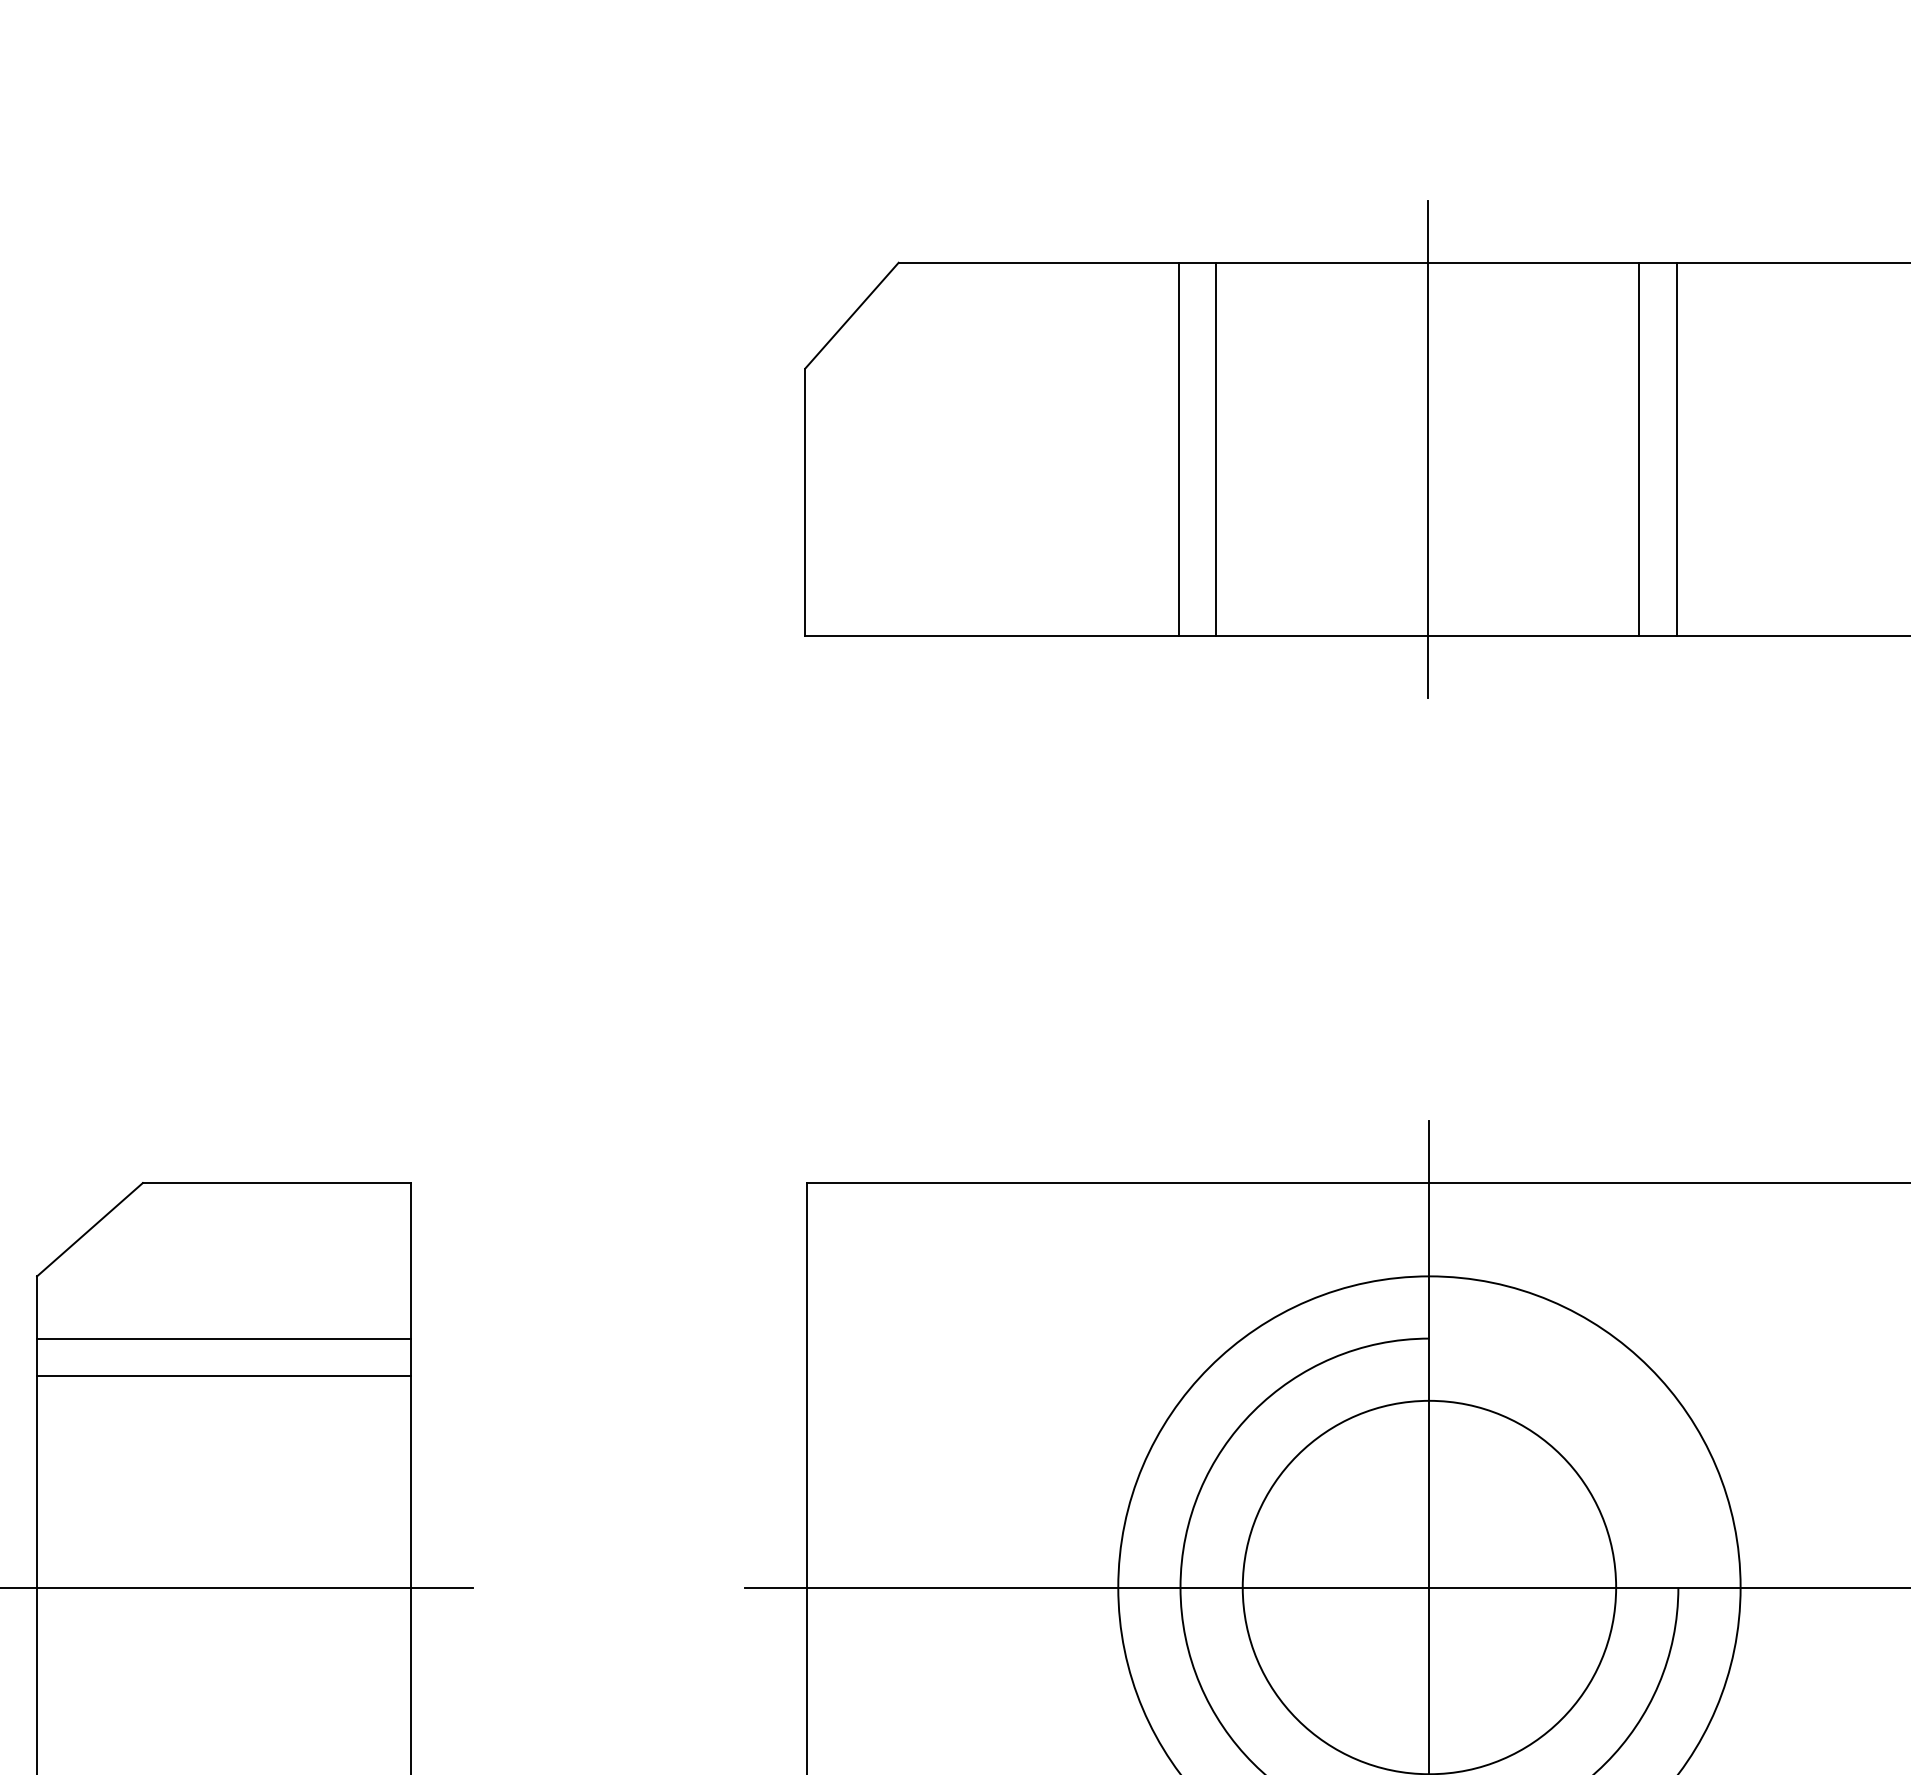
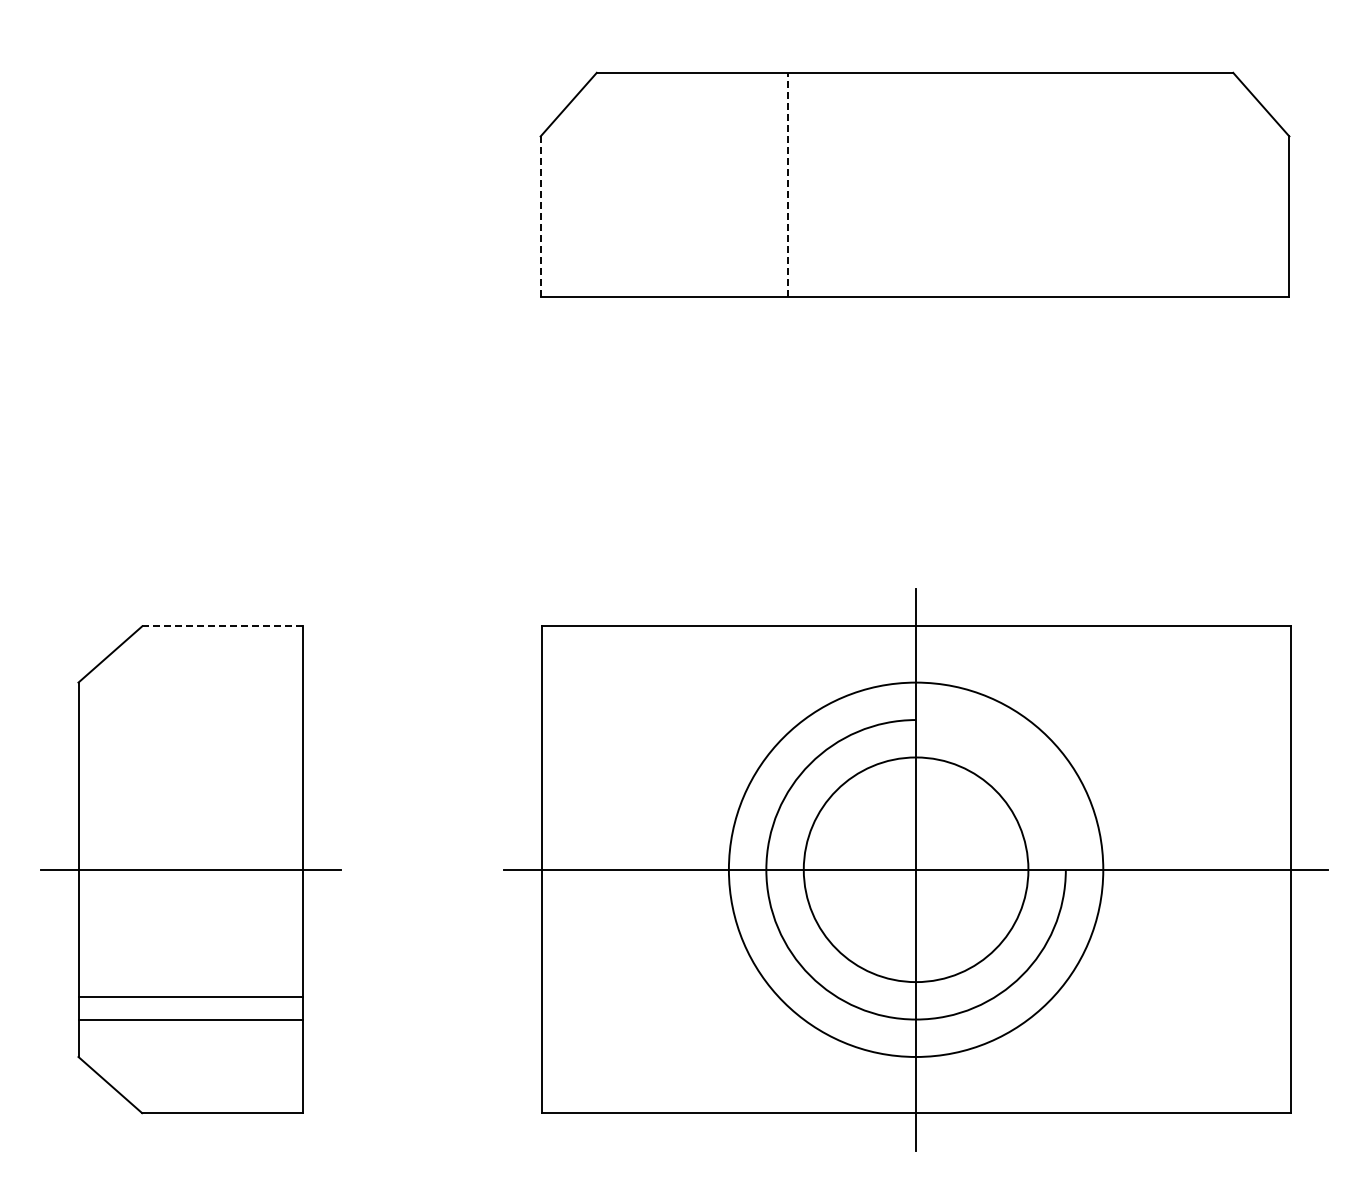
line: (1179, 448) -> (765, 184), removed
line: (1215, 448) -> (787, 184), solid -> dashed
line: (1428, 448) -> (915, 184), removed
line: (1639, 448) -> (1042, 184), removed
line: (1676, 448) -> (1064, 184), removed
line: (805, 501) -> (540, 216), solid -> dashed
line: (276, 1183) -> (222, 626), solid -> dashed
line: (223, 1339) -> (190, 720), removed
line: (223, 1375) -> (190, 742), removed

